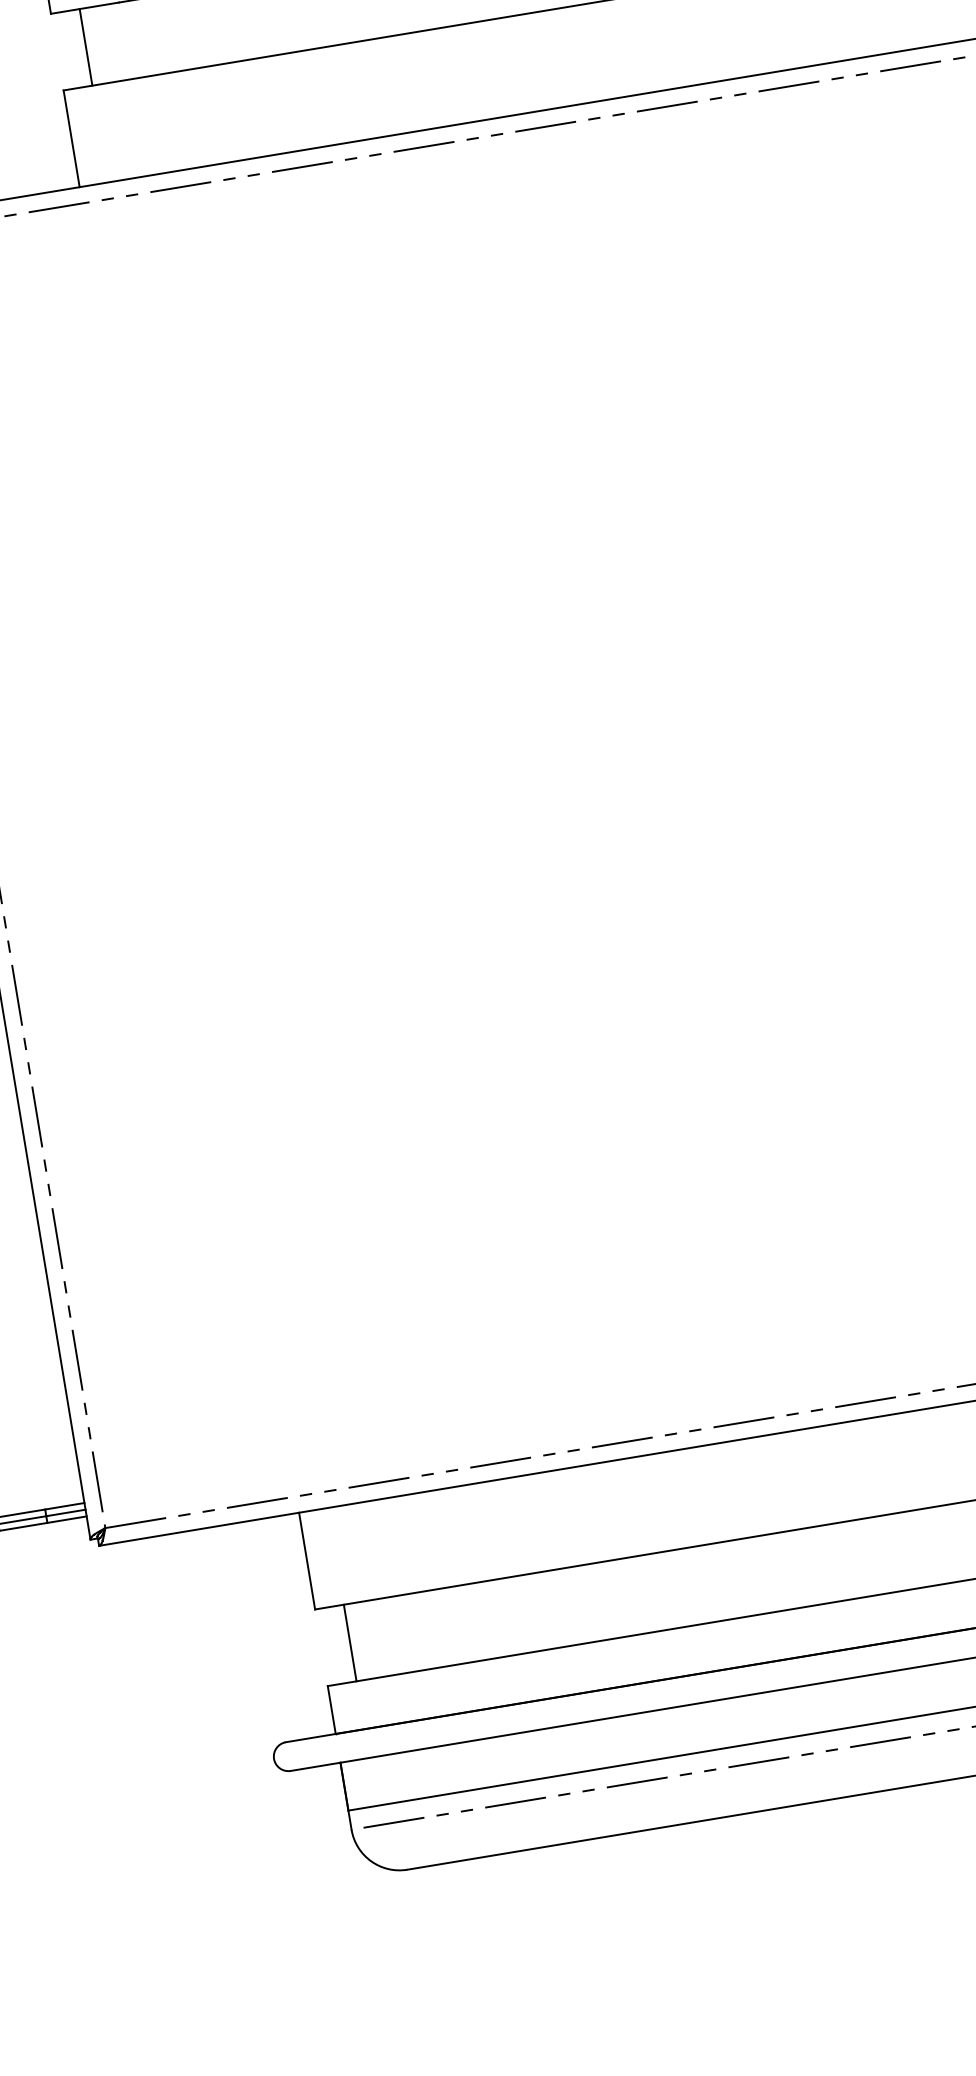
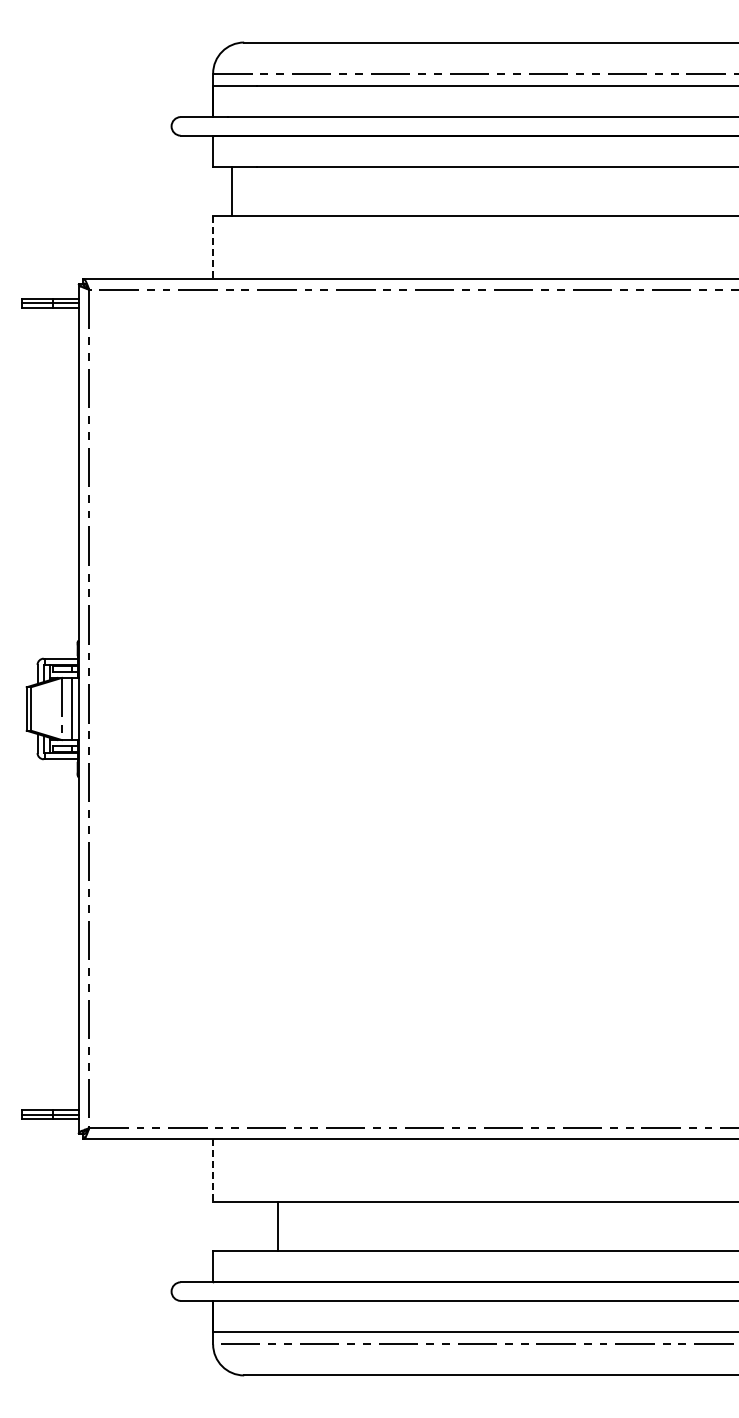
line: (72, 139) -> (213, 248), solid -> dashed
line: (307, 1561) -> (213, 1170), solid -> dashed
line: (349, 1643) -> (277, 1226), moved

